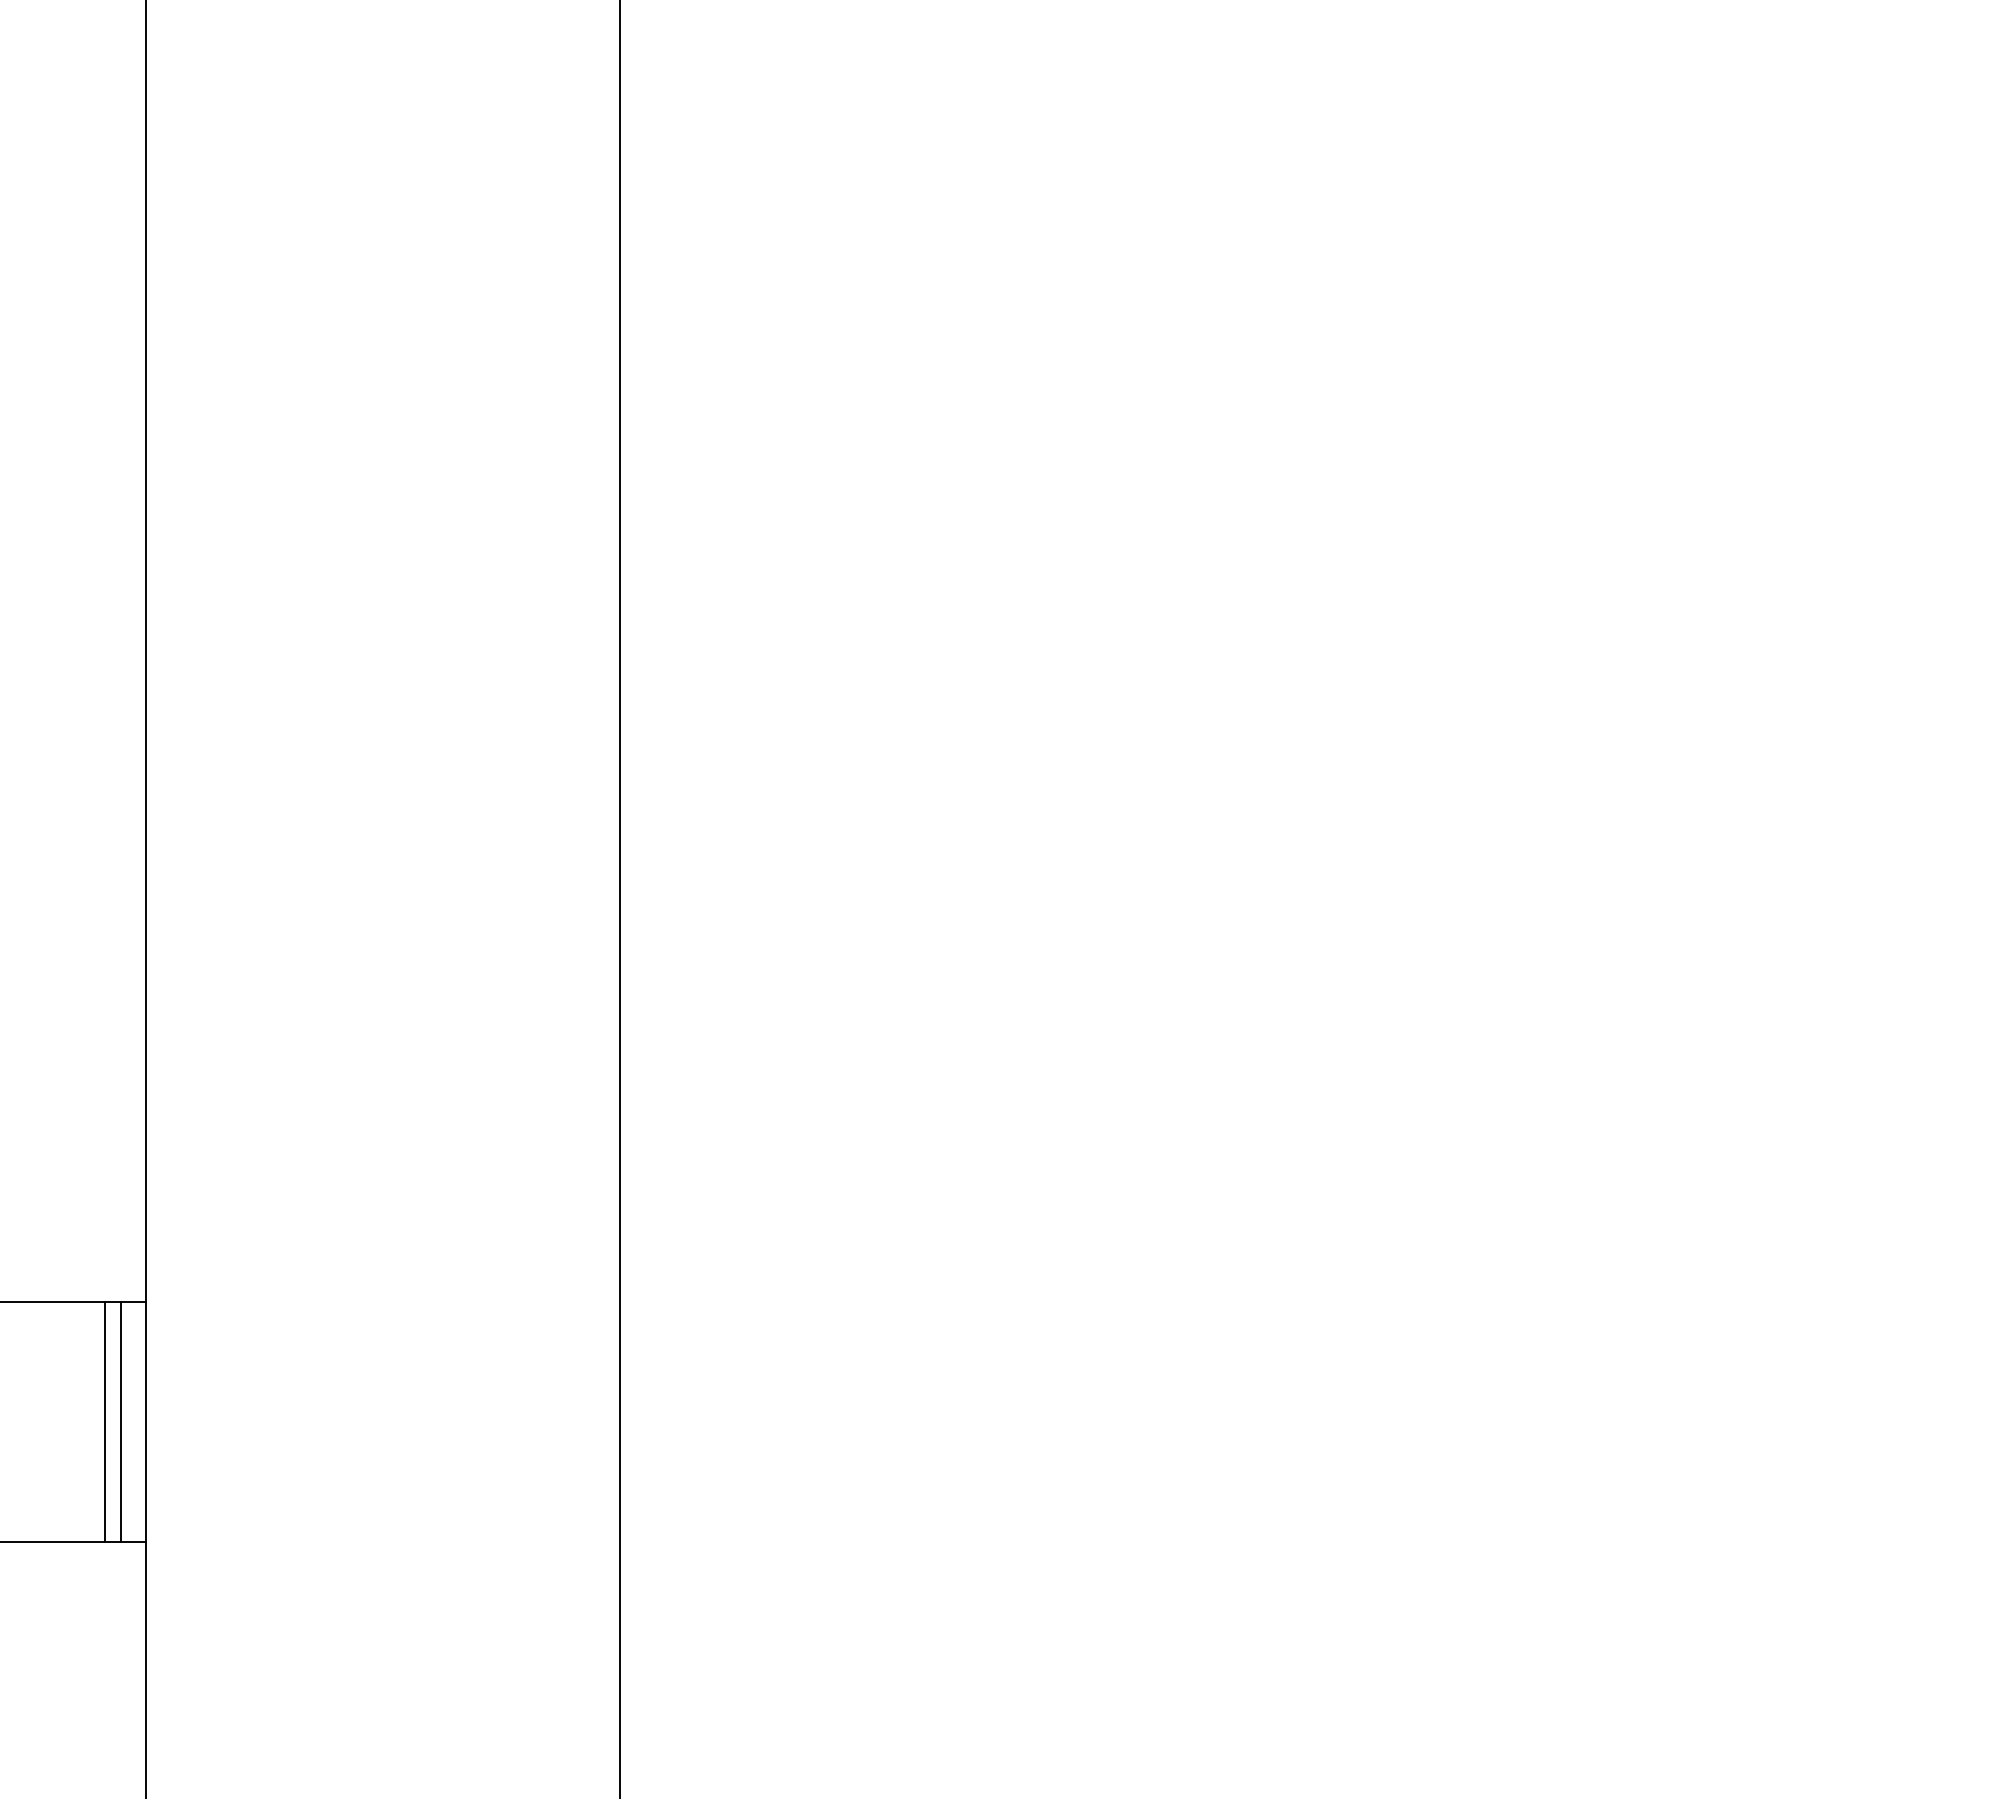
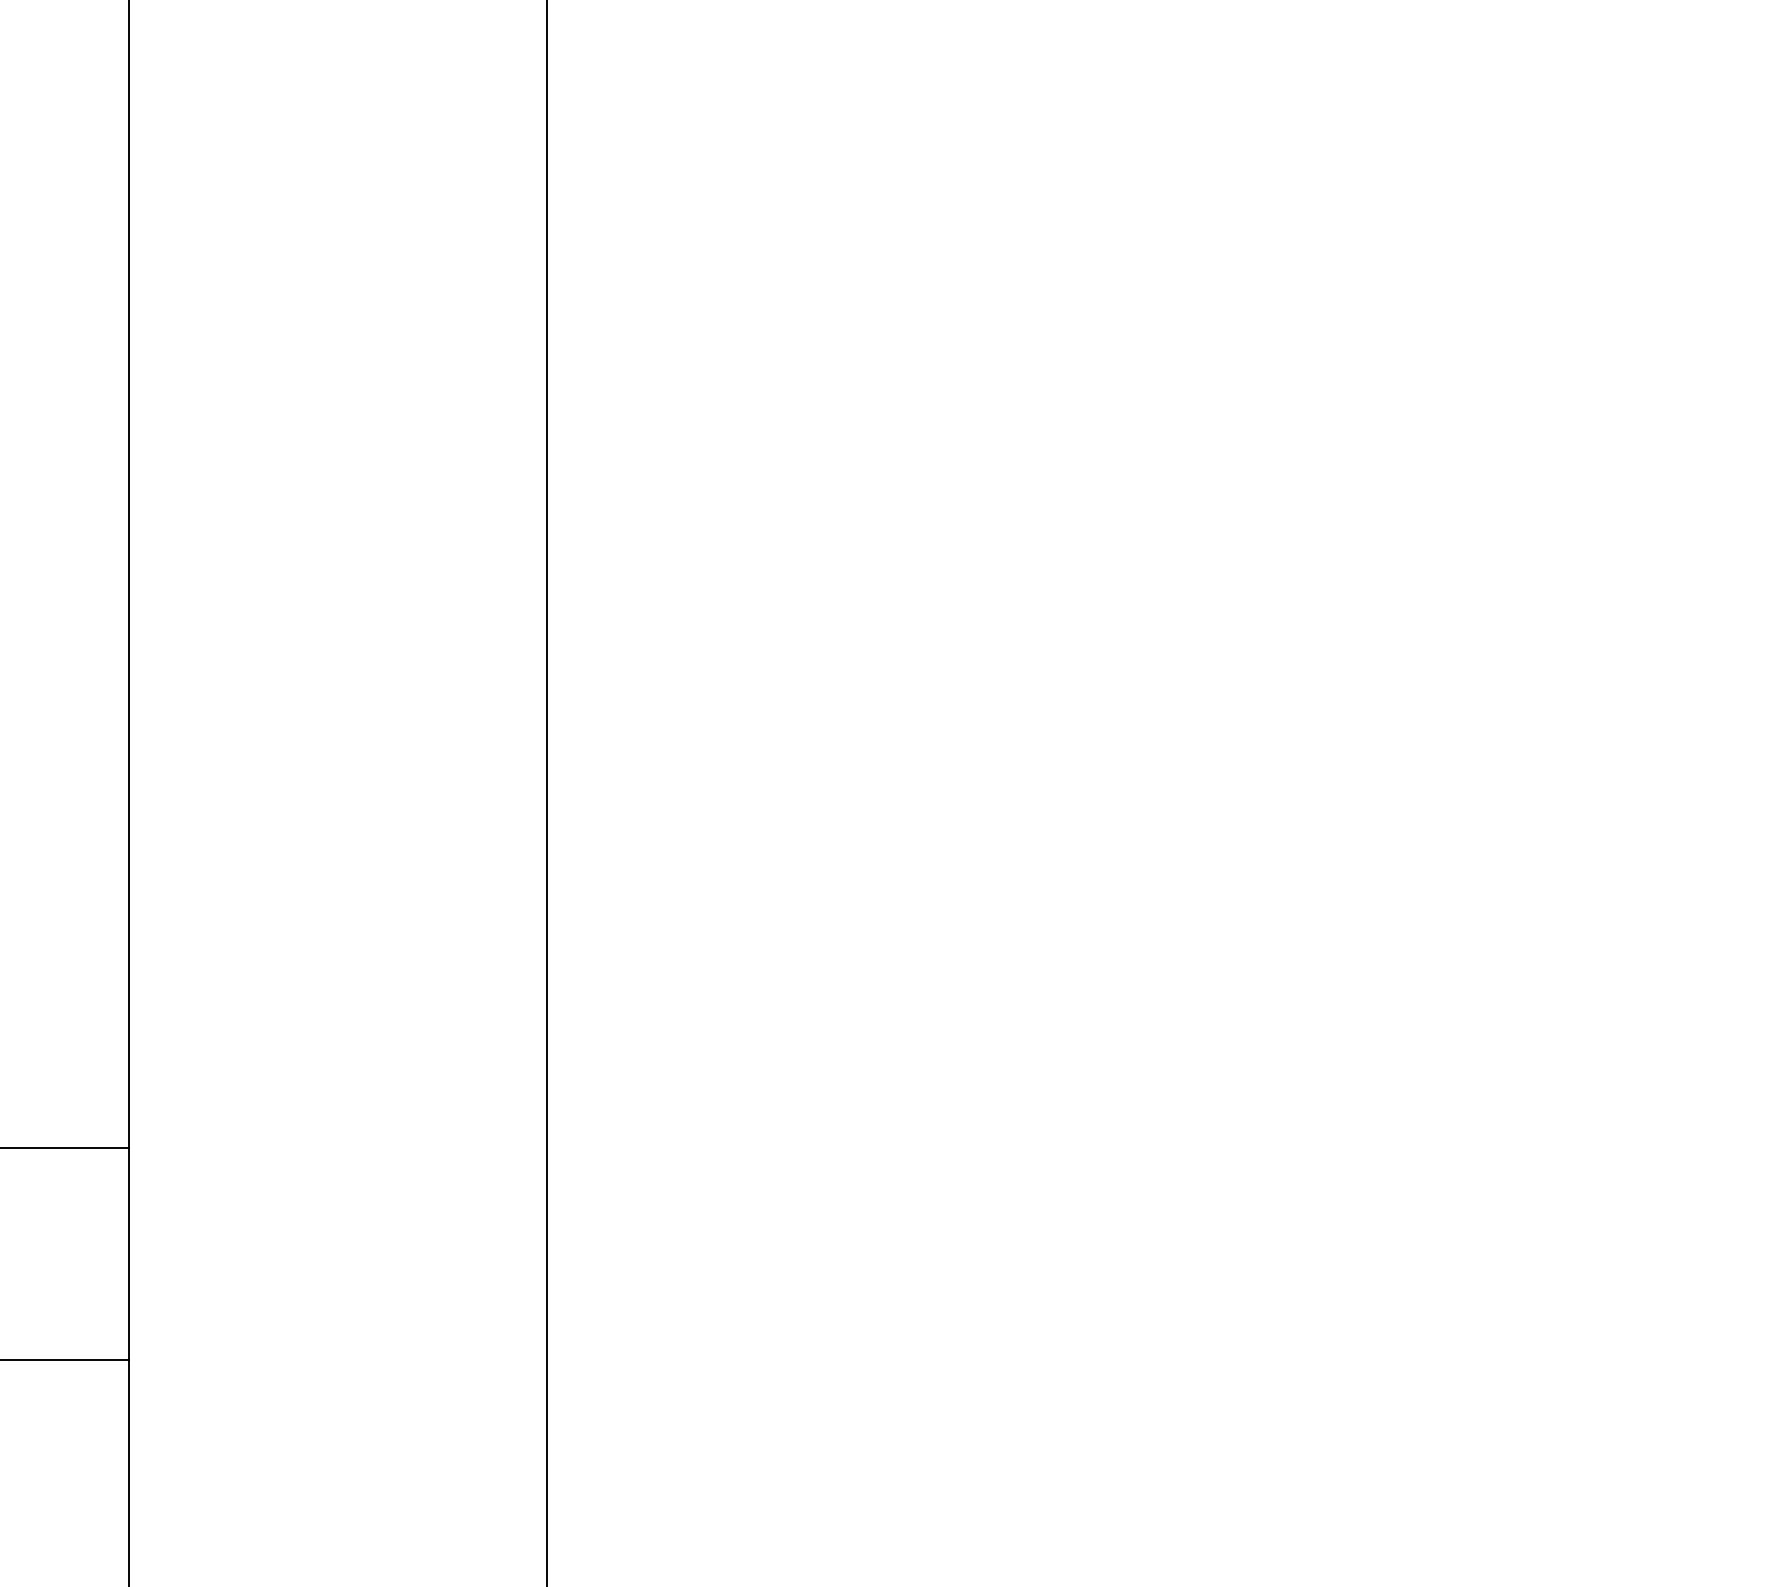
line: (104, 1421) -> (92, 1253), removed
line: (120, 1421) -> (106, 1253), removed

